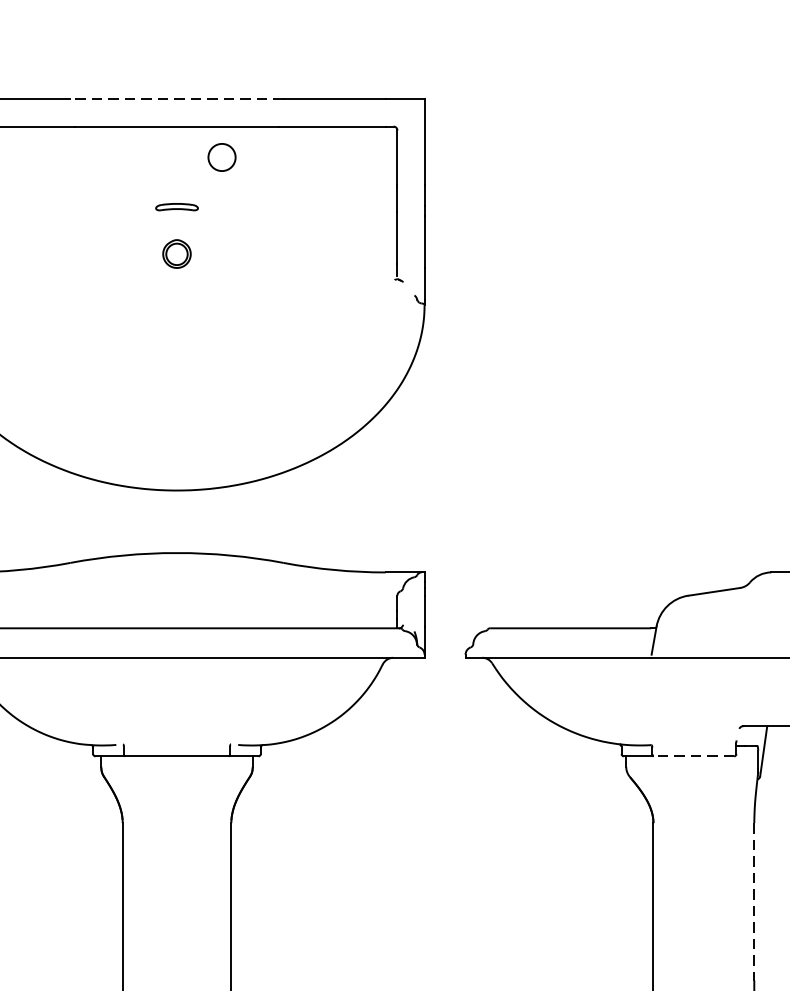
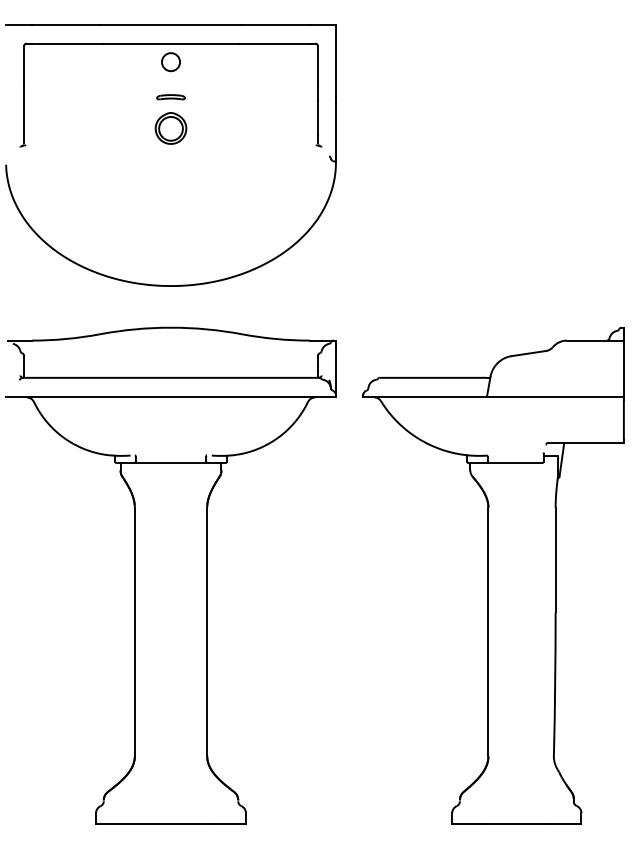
line: (176, 99) -> (170, 25), dashed -> solid
circle: (221, 157) -> (170, 62), moved
part: (176, 254) -> (170, 128), size x1.67
line: (694, 756) -> (515, 463), dashed -> solid
line: (754, 902) -> (555, 560), dashed -> solid

